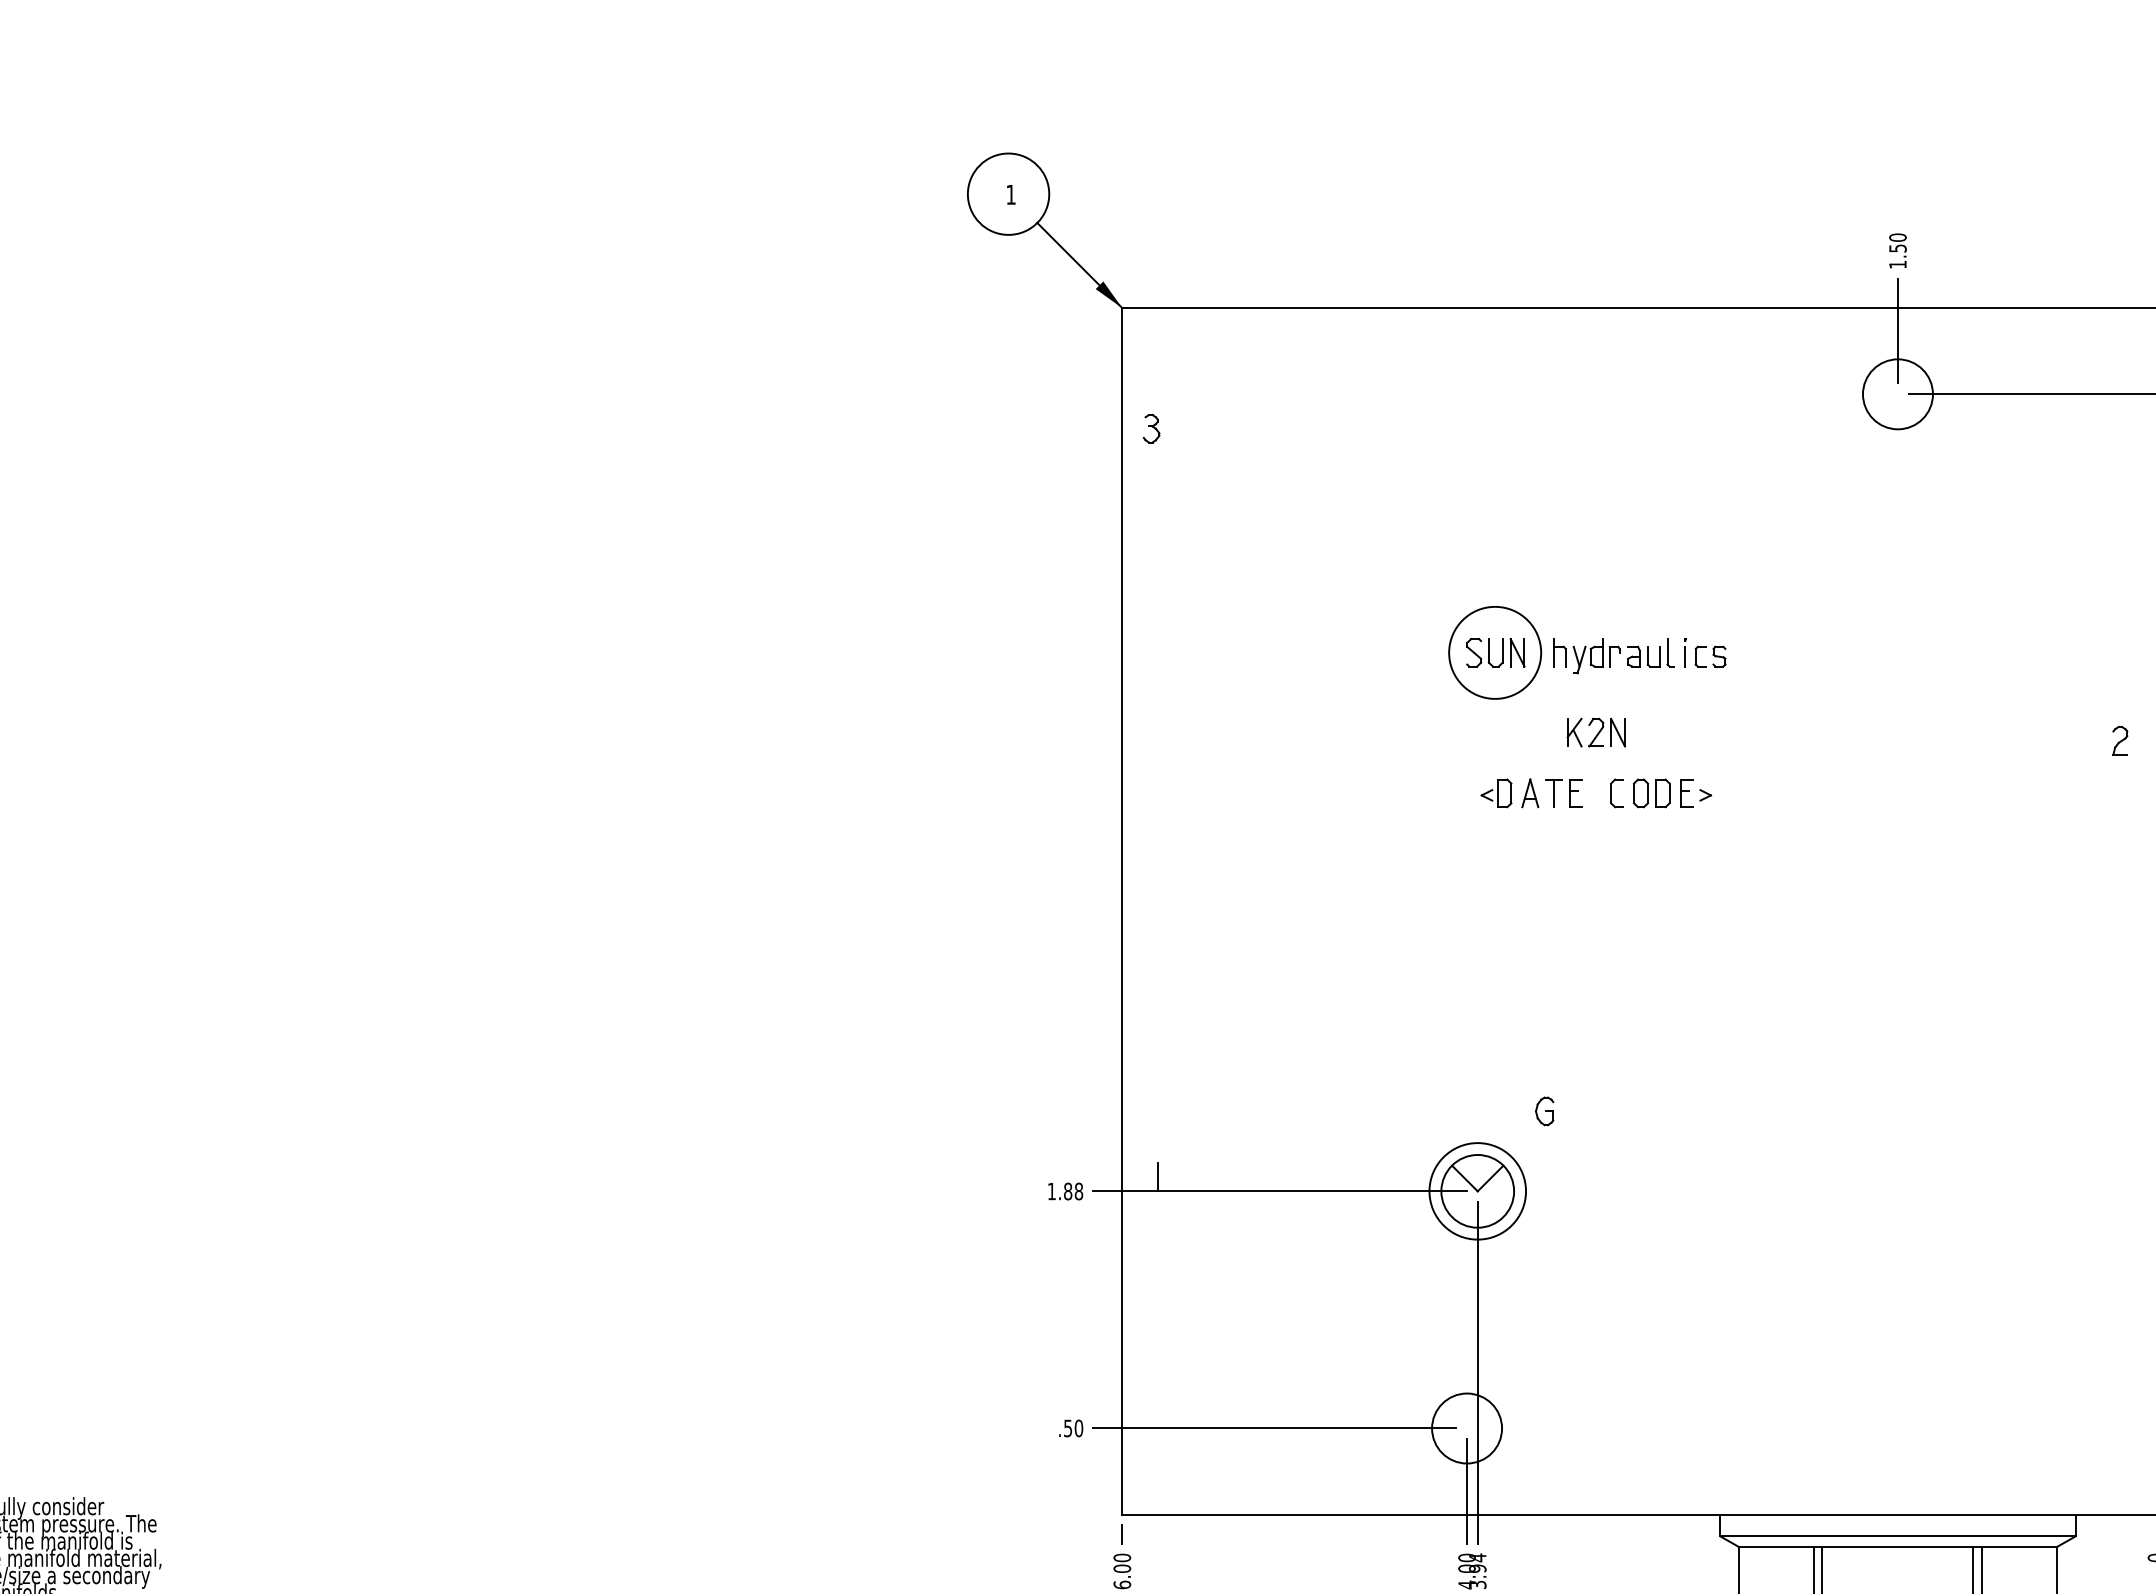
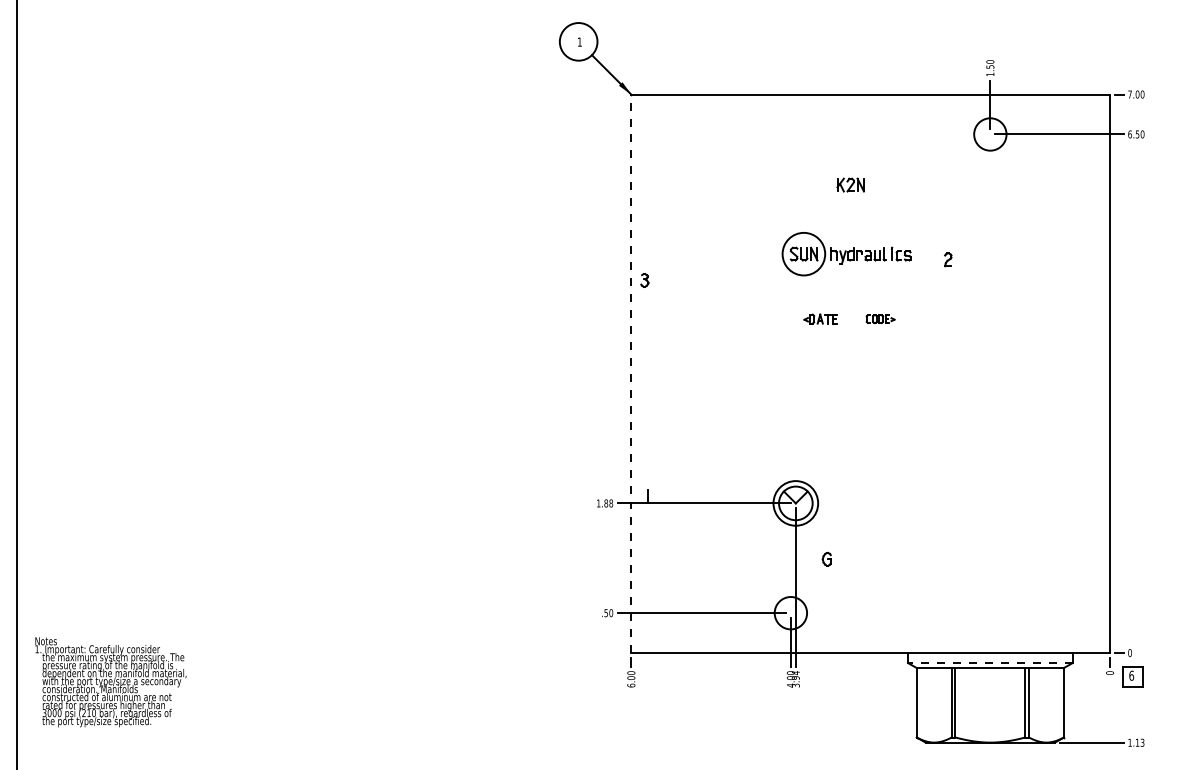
part: (1150, 428) -> (644, 280), moved
part: (1595, 731) -> (850, 184), moved
part: (2120, 740) -> (948, 259), moved
part: (1531, 791) -> (820, 318), size x0.7
part: (1660, 791) -> (880, 318), size x0.6
line: (1122, 910) -> (631, 373), solid -> dashed
part: (1543, 1111) -> (826, 559), moved
line: (1896, 1537) -> (989, 663), solid -> dashed

